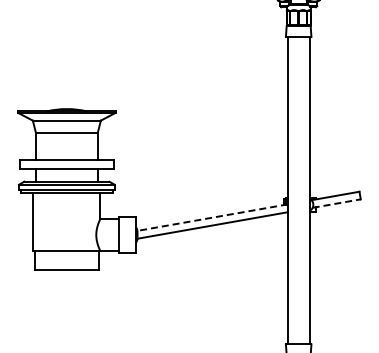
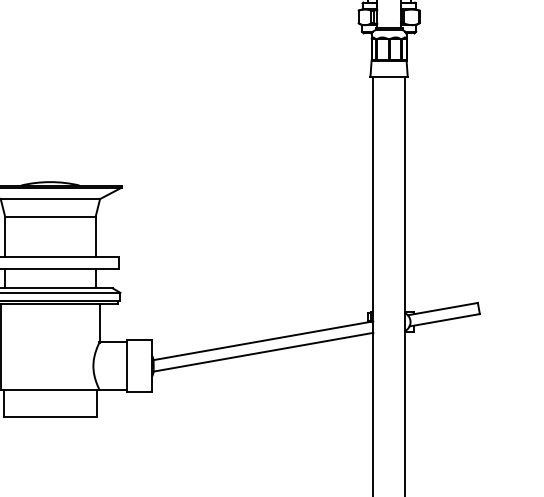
line: (337, 203) -> (445, 320), dashed -> solid
line: (212, 217) -> (263, 340), dashed -> solid

